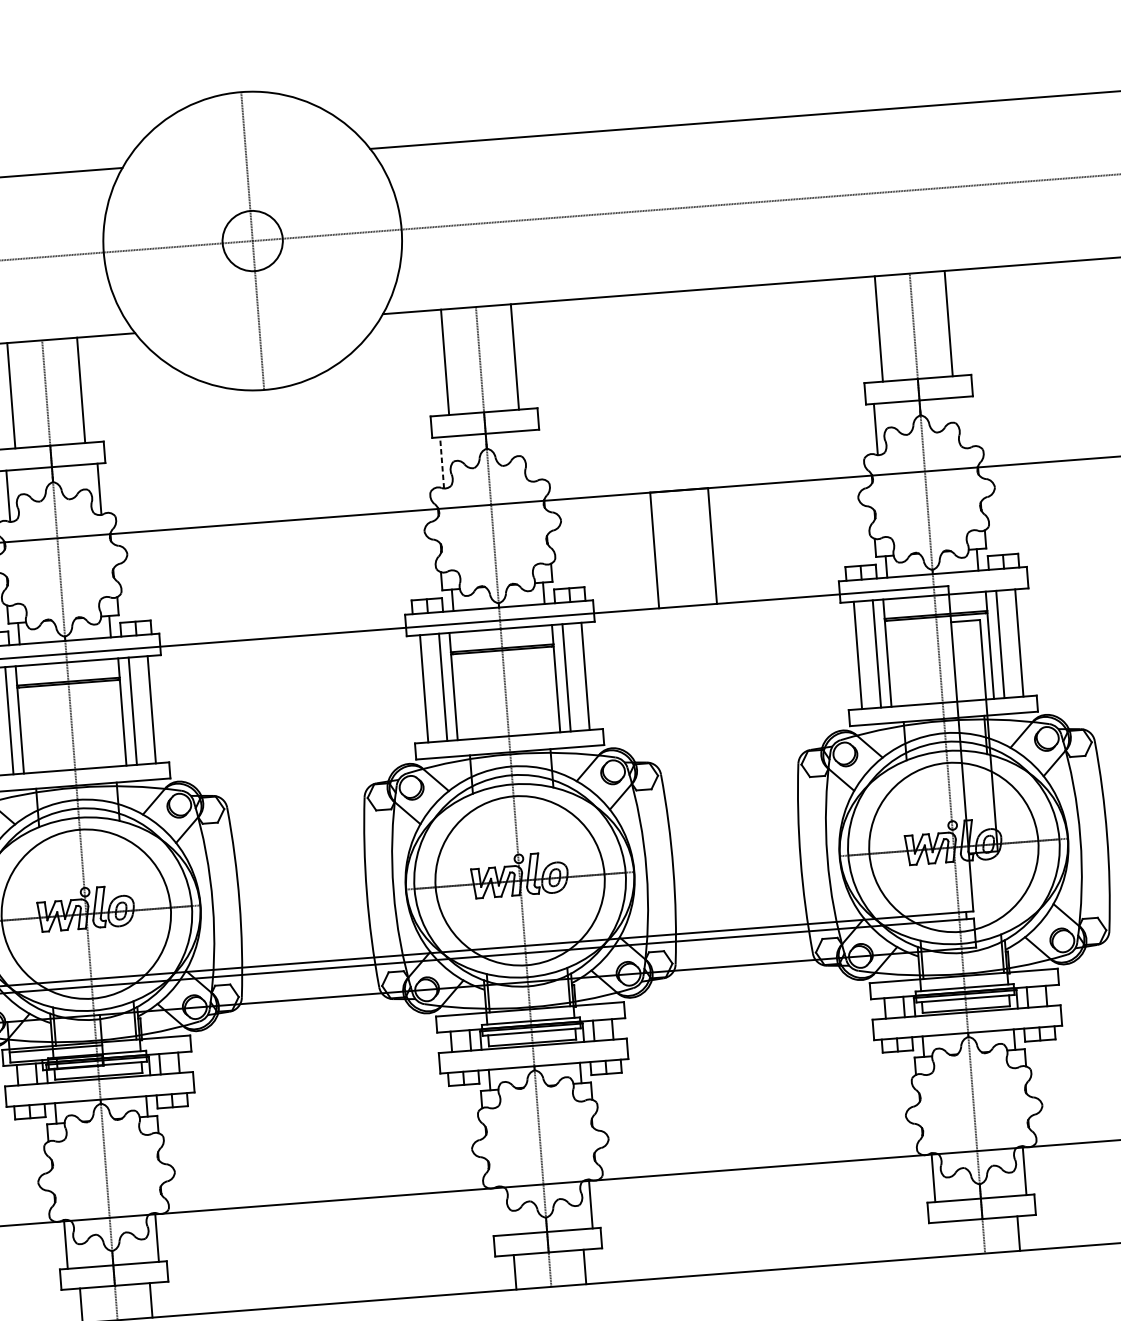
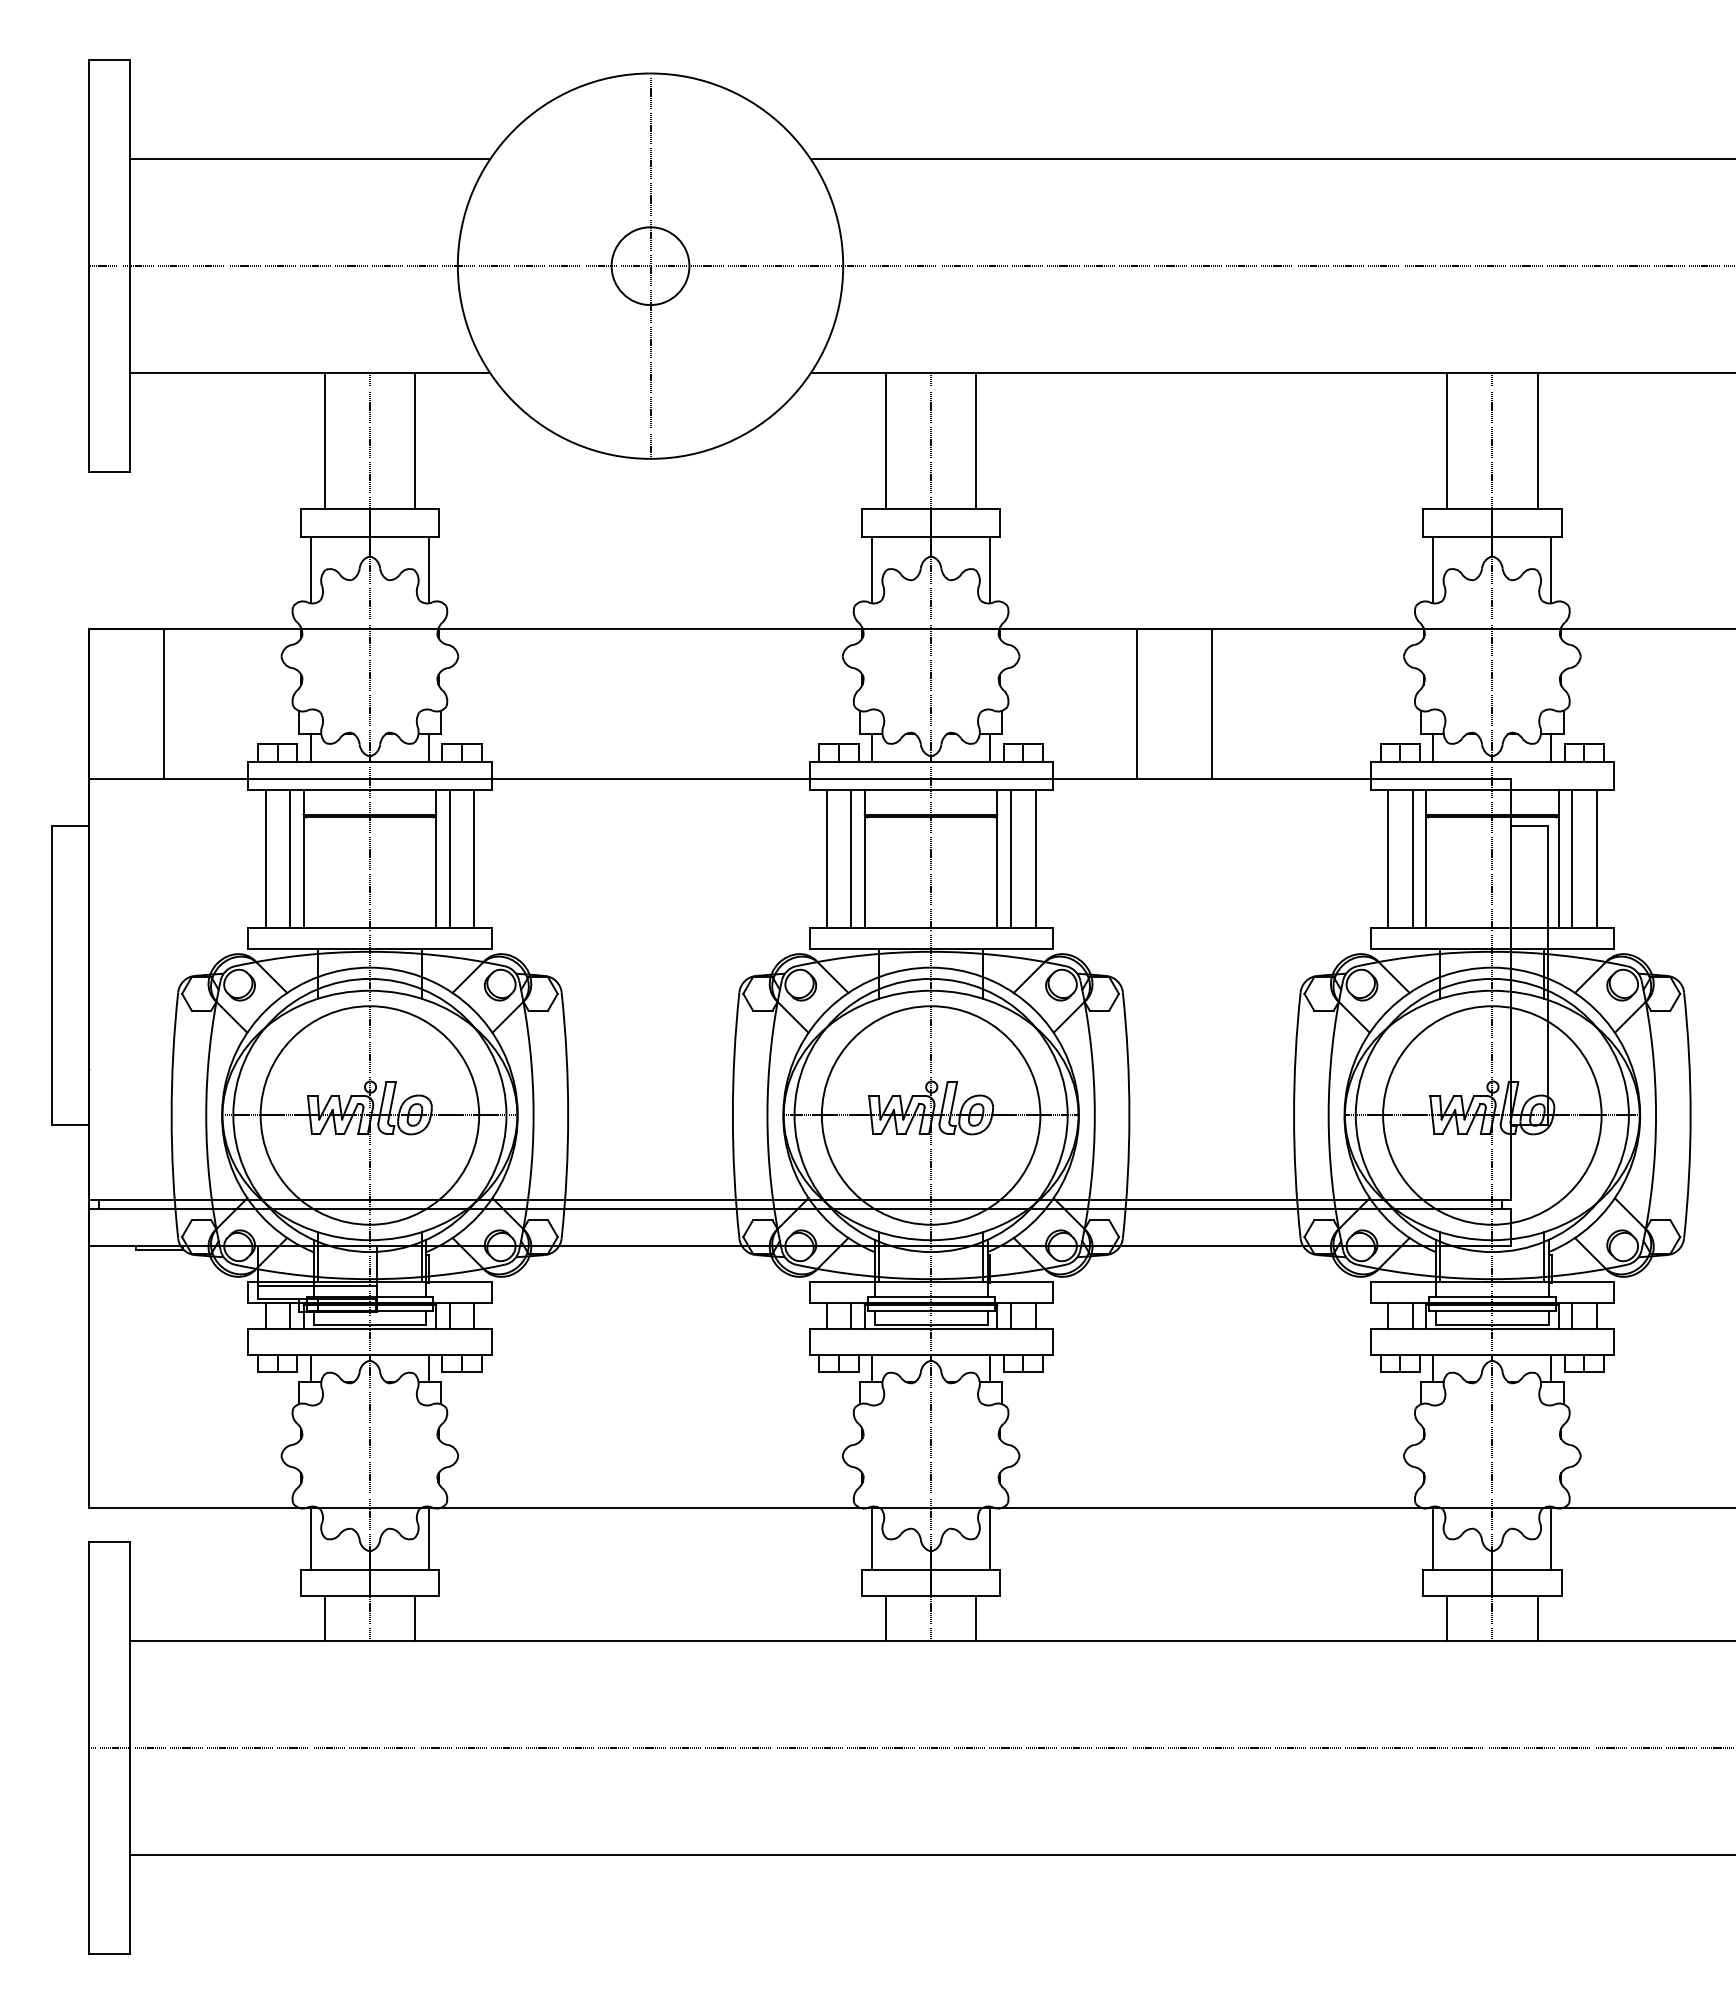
line: (967, 422) -> (1551, 570), added
line: (533, 456) -> (990, 570), added
line: (442, 462) -> (872, 569), dashed -> solid
line: (499, 1210) -> (872, 1537), added
line: (949, 1238) -> (1447, 1618), added

